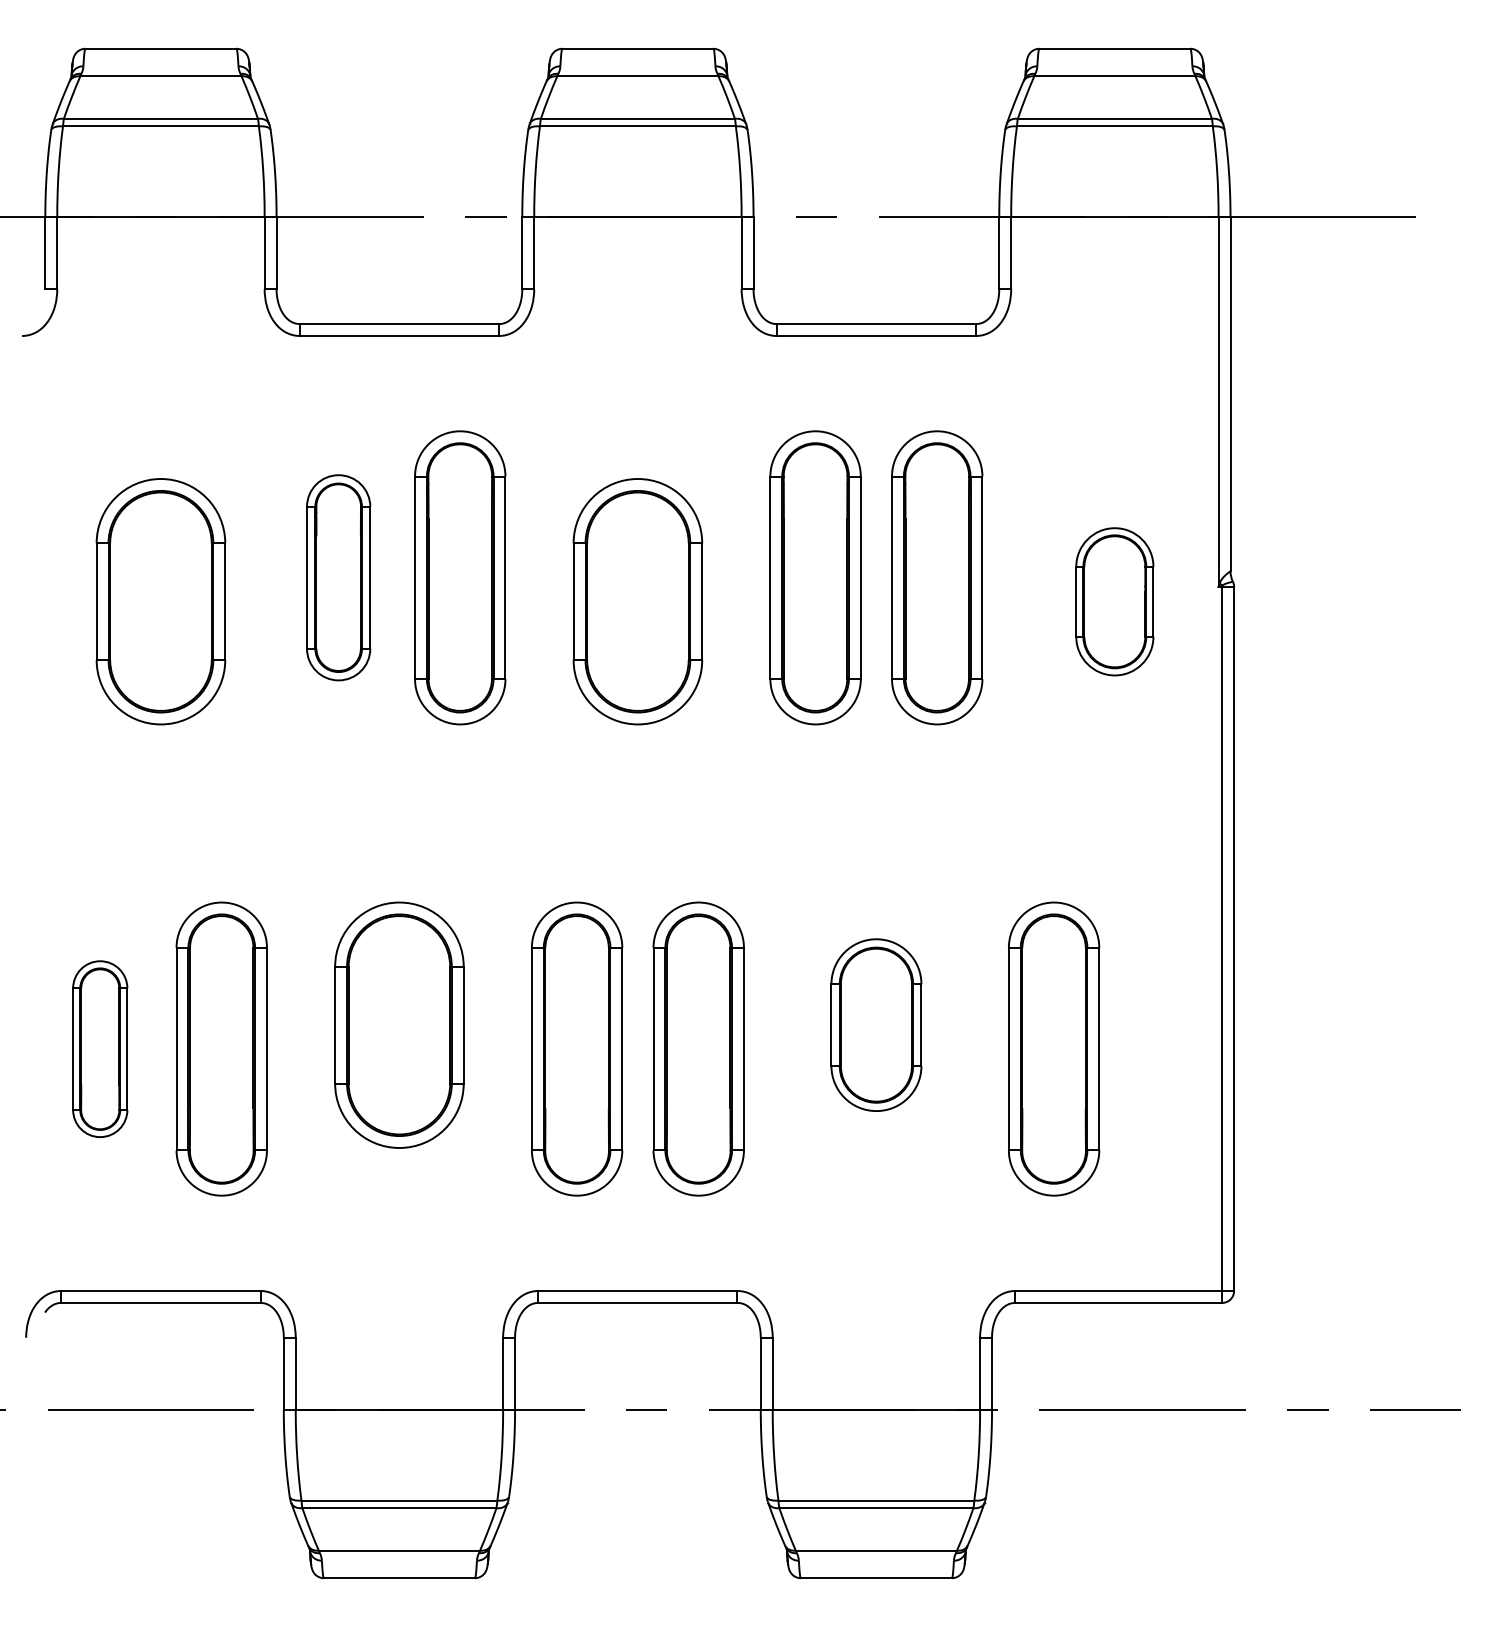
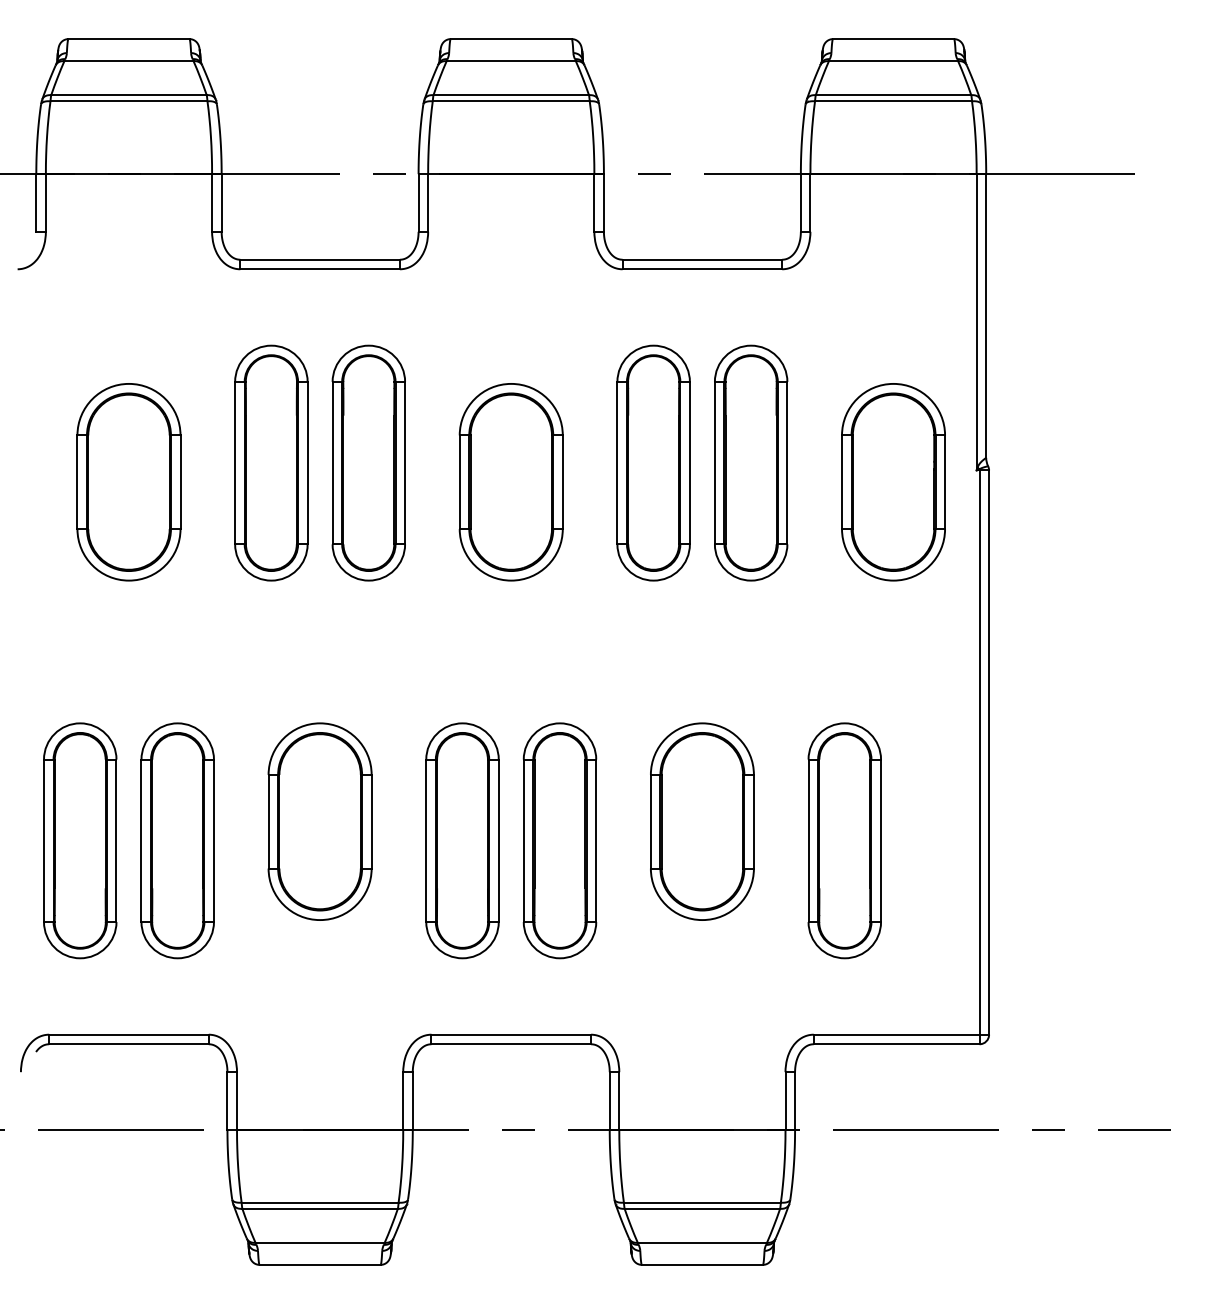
part: (338, 577) -> (271, 462), size x1.43
part: (1114, 602) -> (893, 482), size x1.67
part: (876, 1024) -> (702, 821), size x1.43
part: (100, 1048) -> (80, 840), size x1.67

